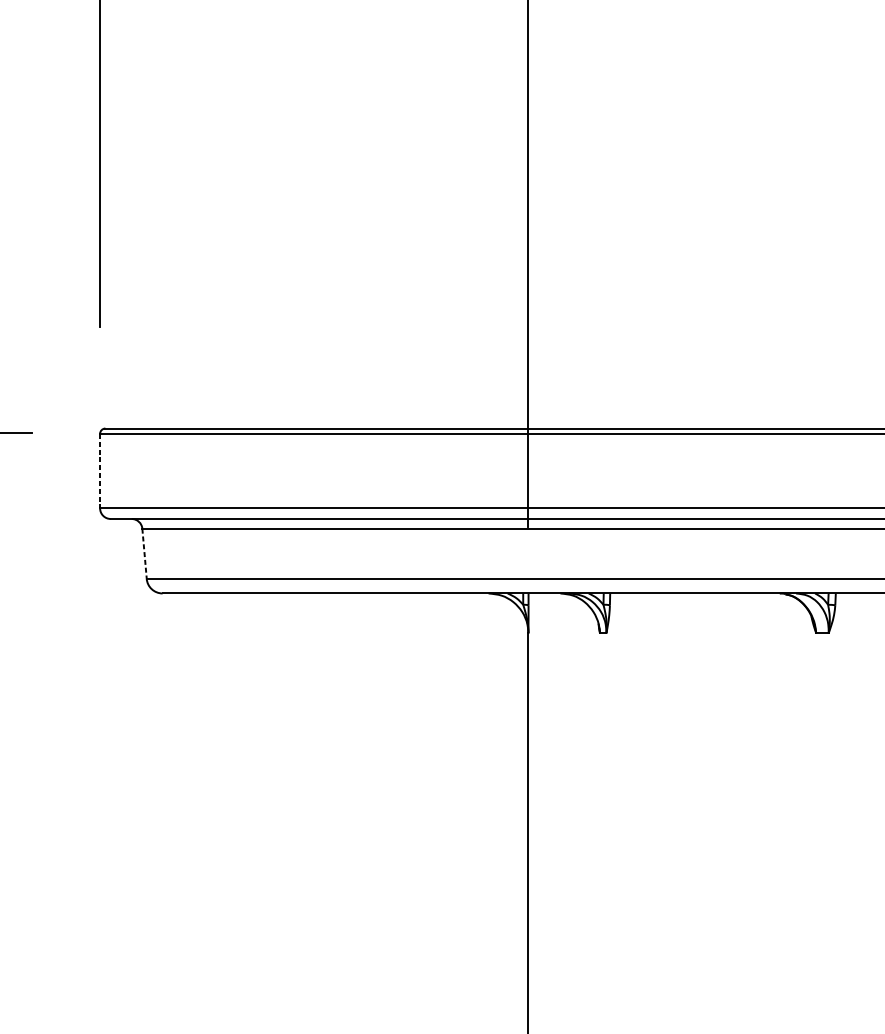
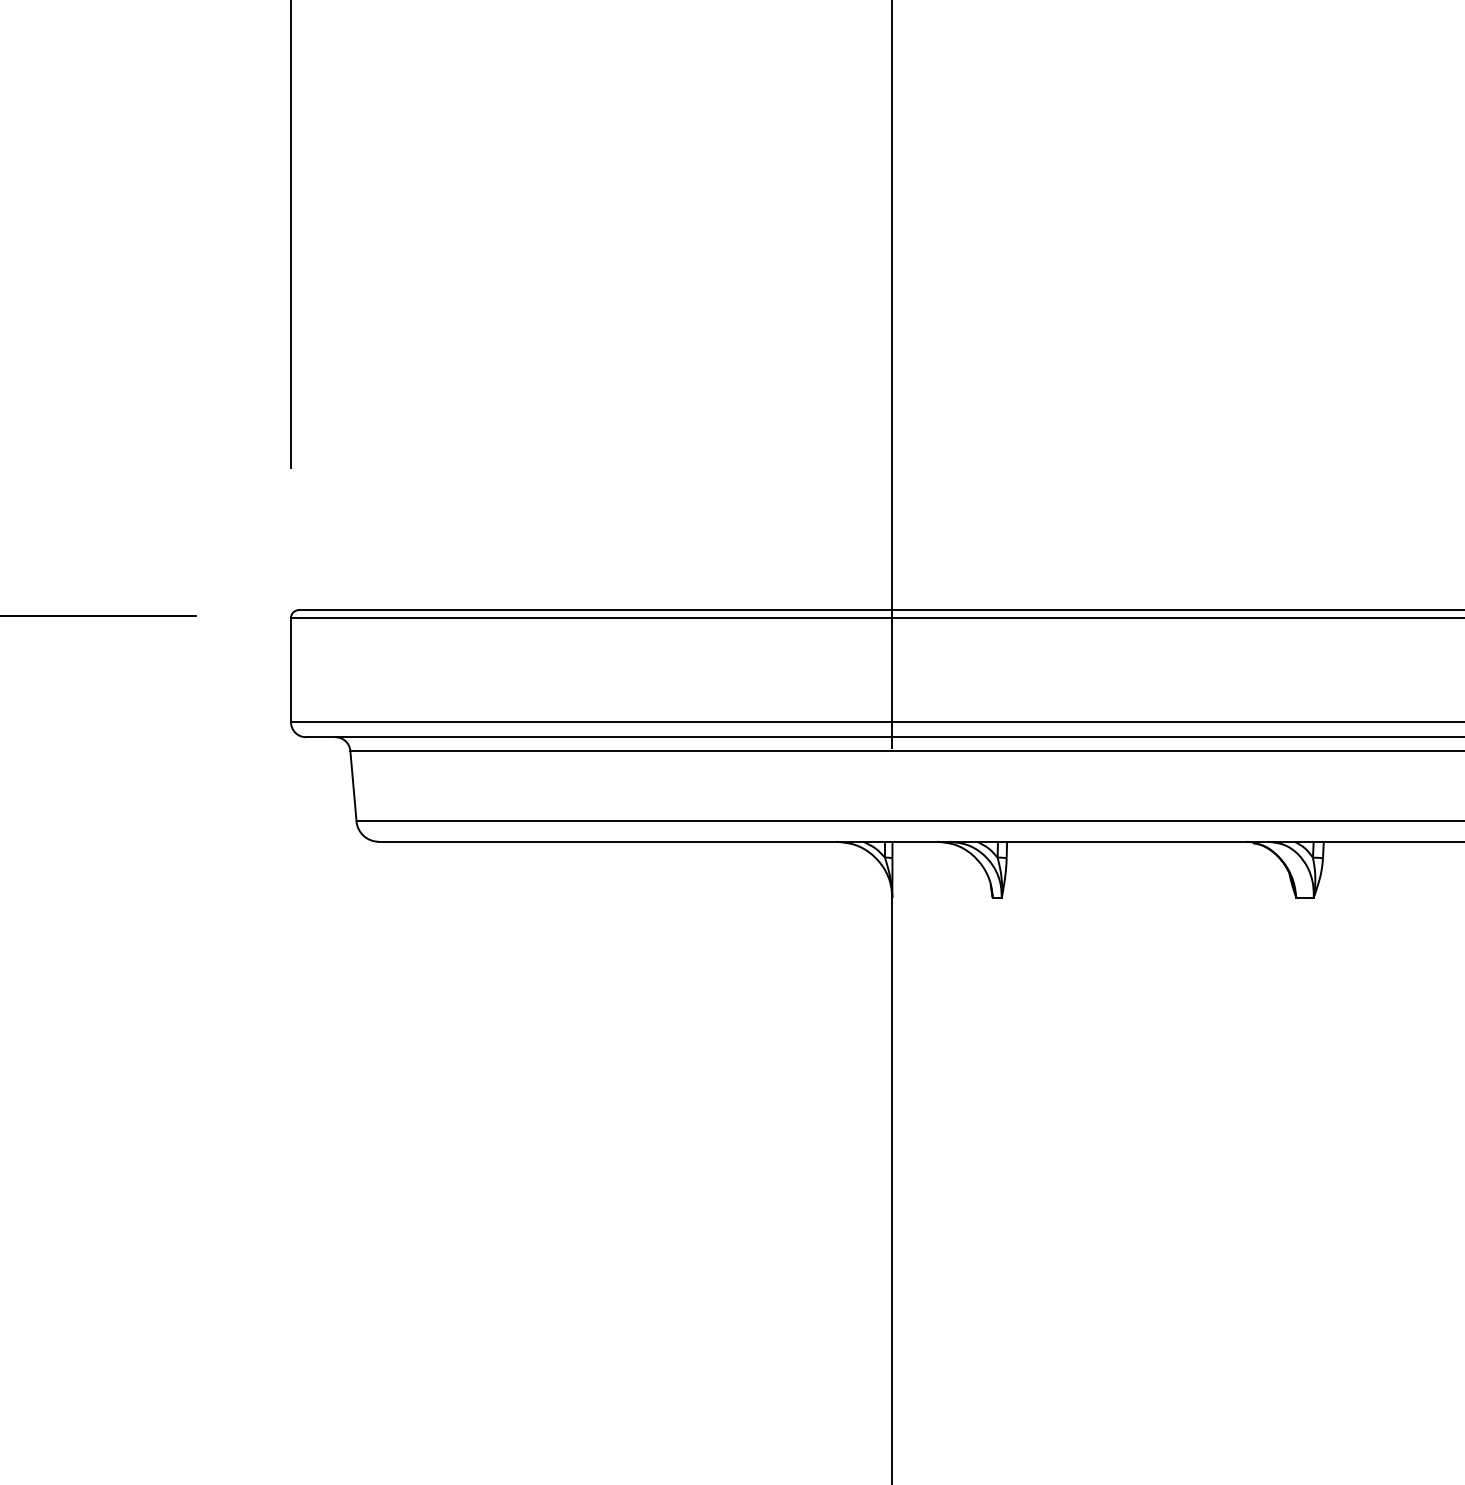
line: (100, 471) -> (291, 670), dashed -> solid
line: (144, 554) -> (353, 786), dashed -> solid

